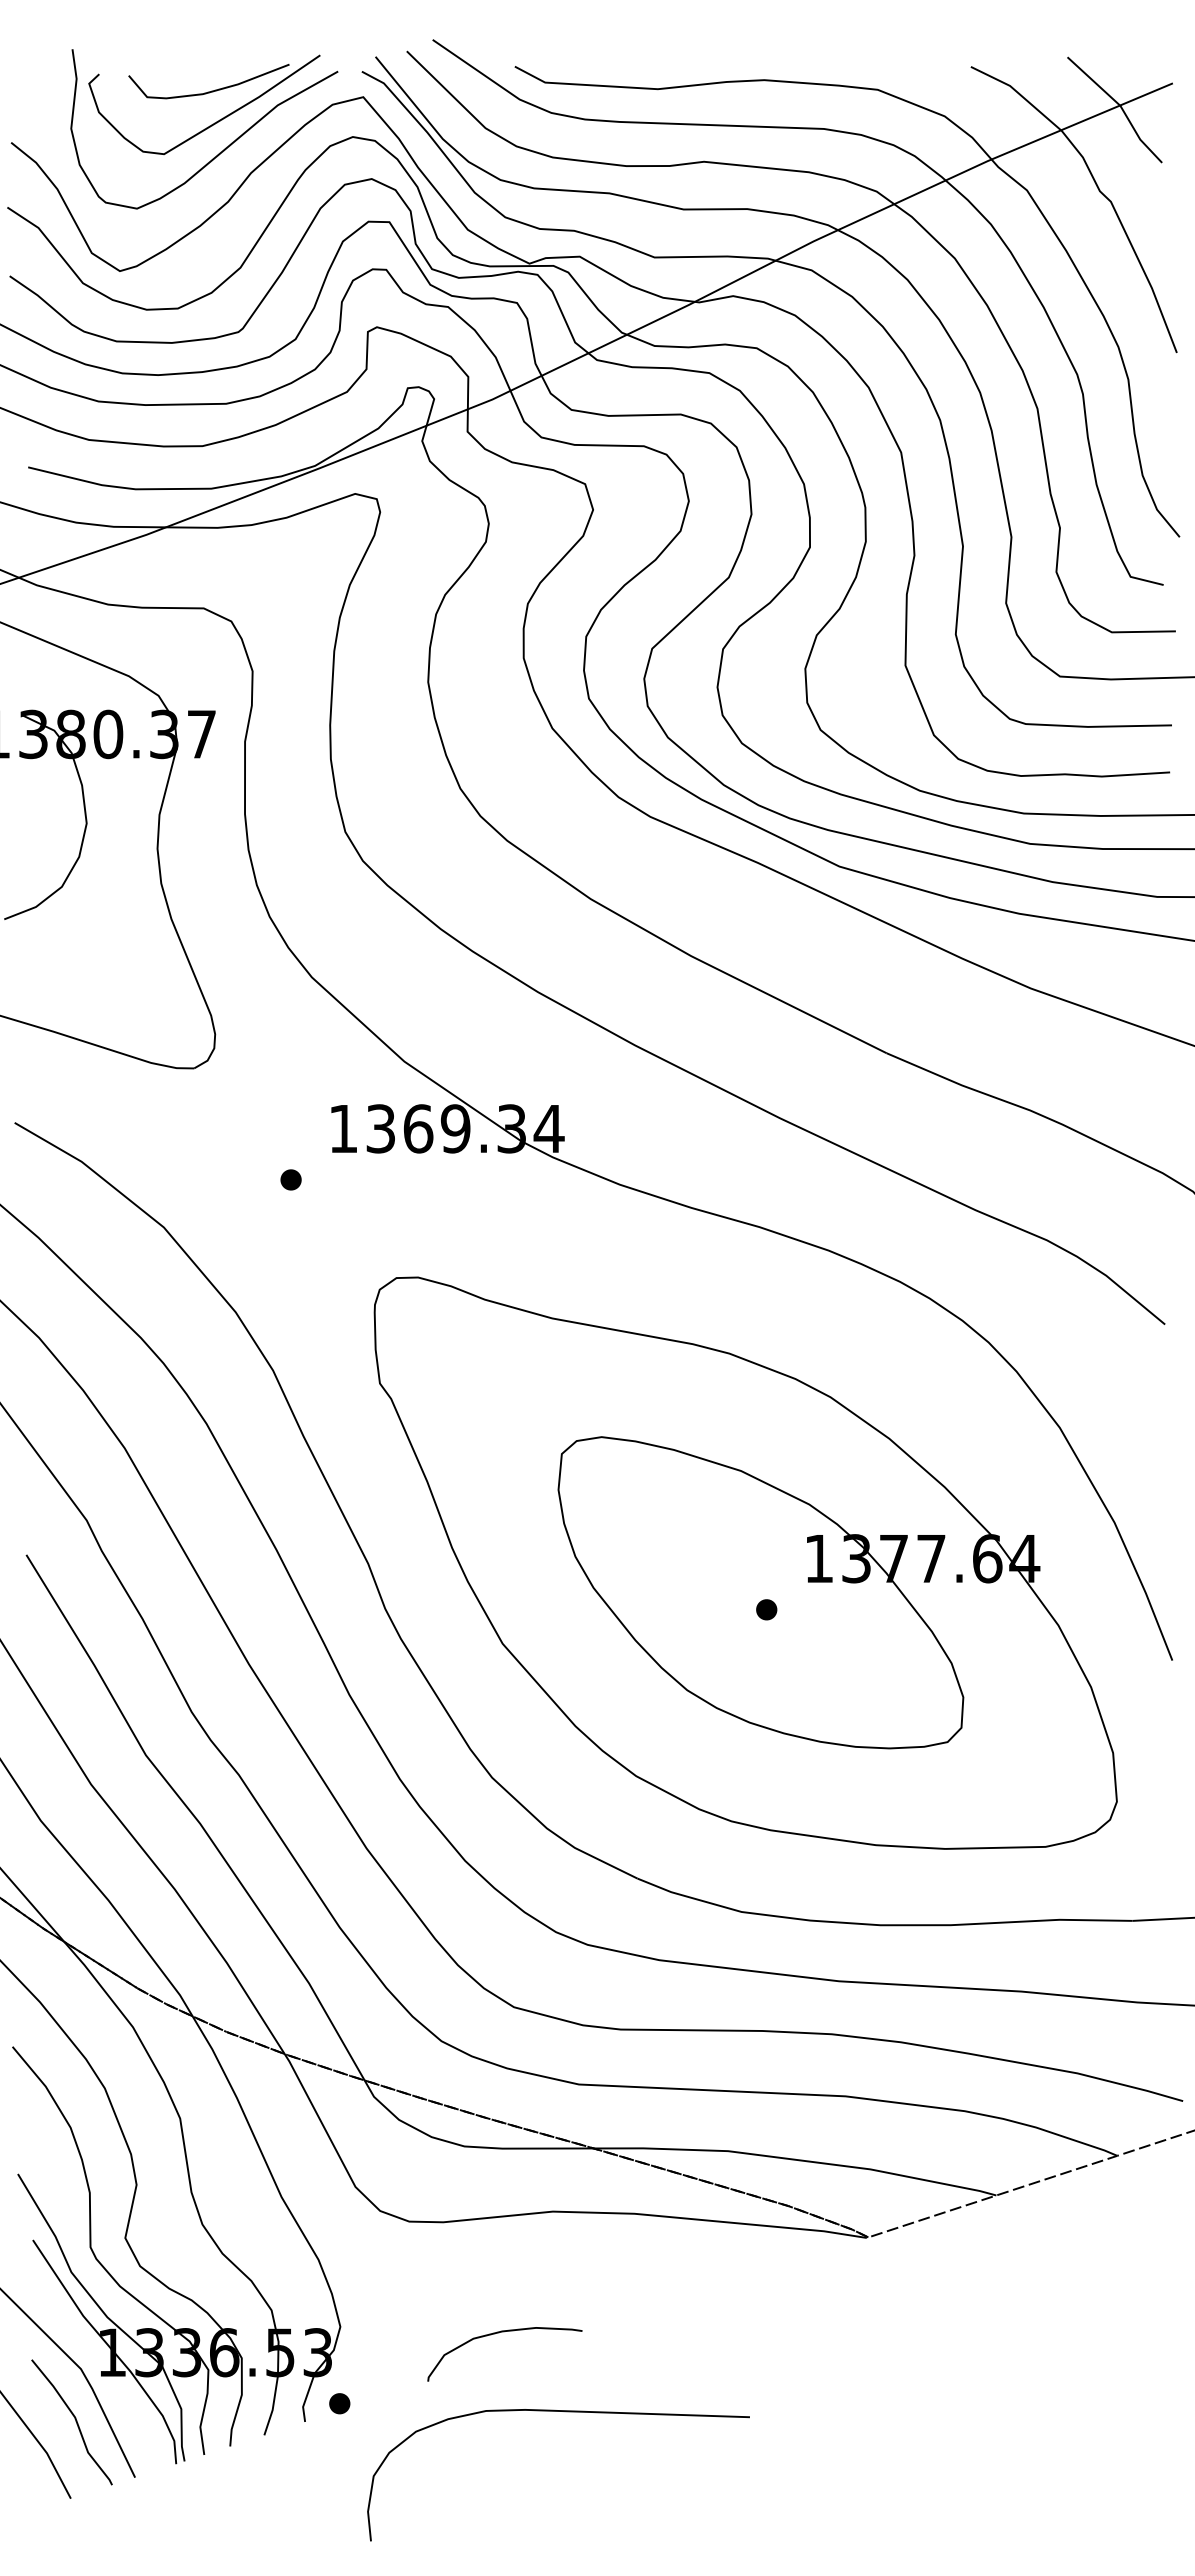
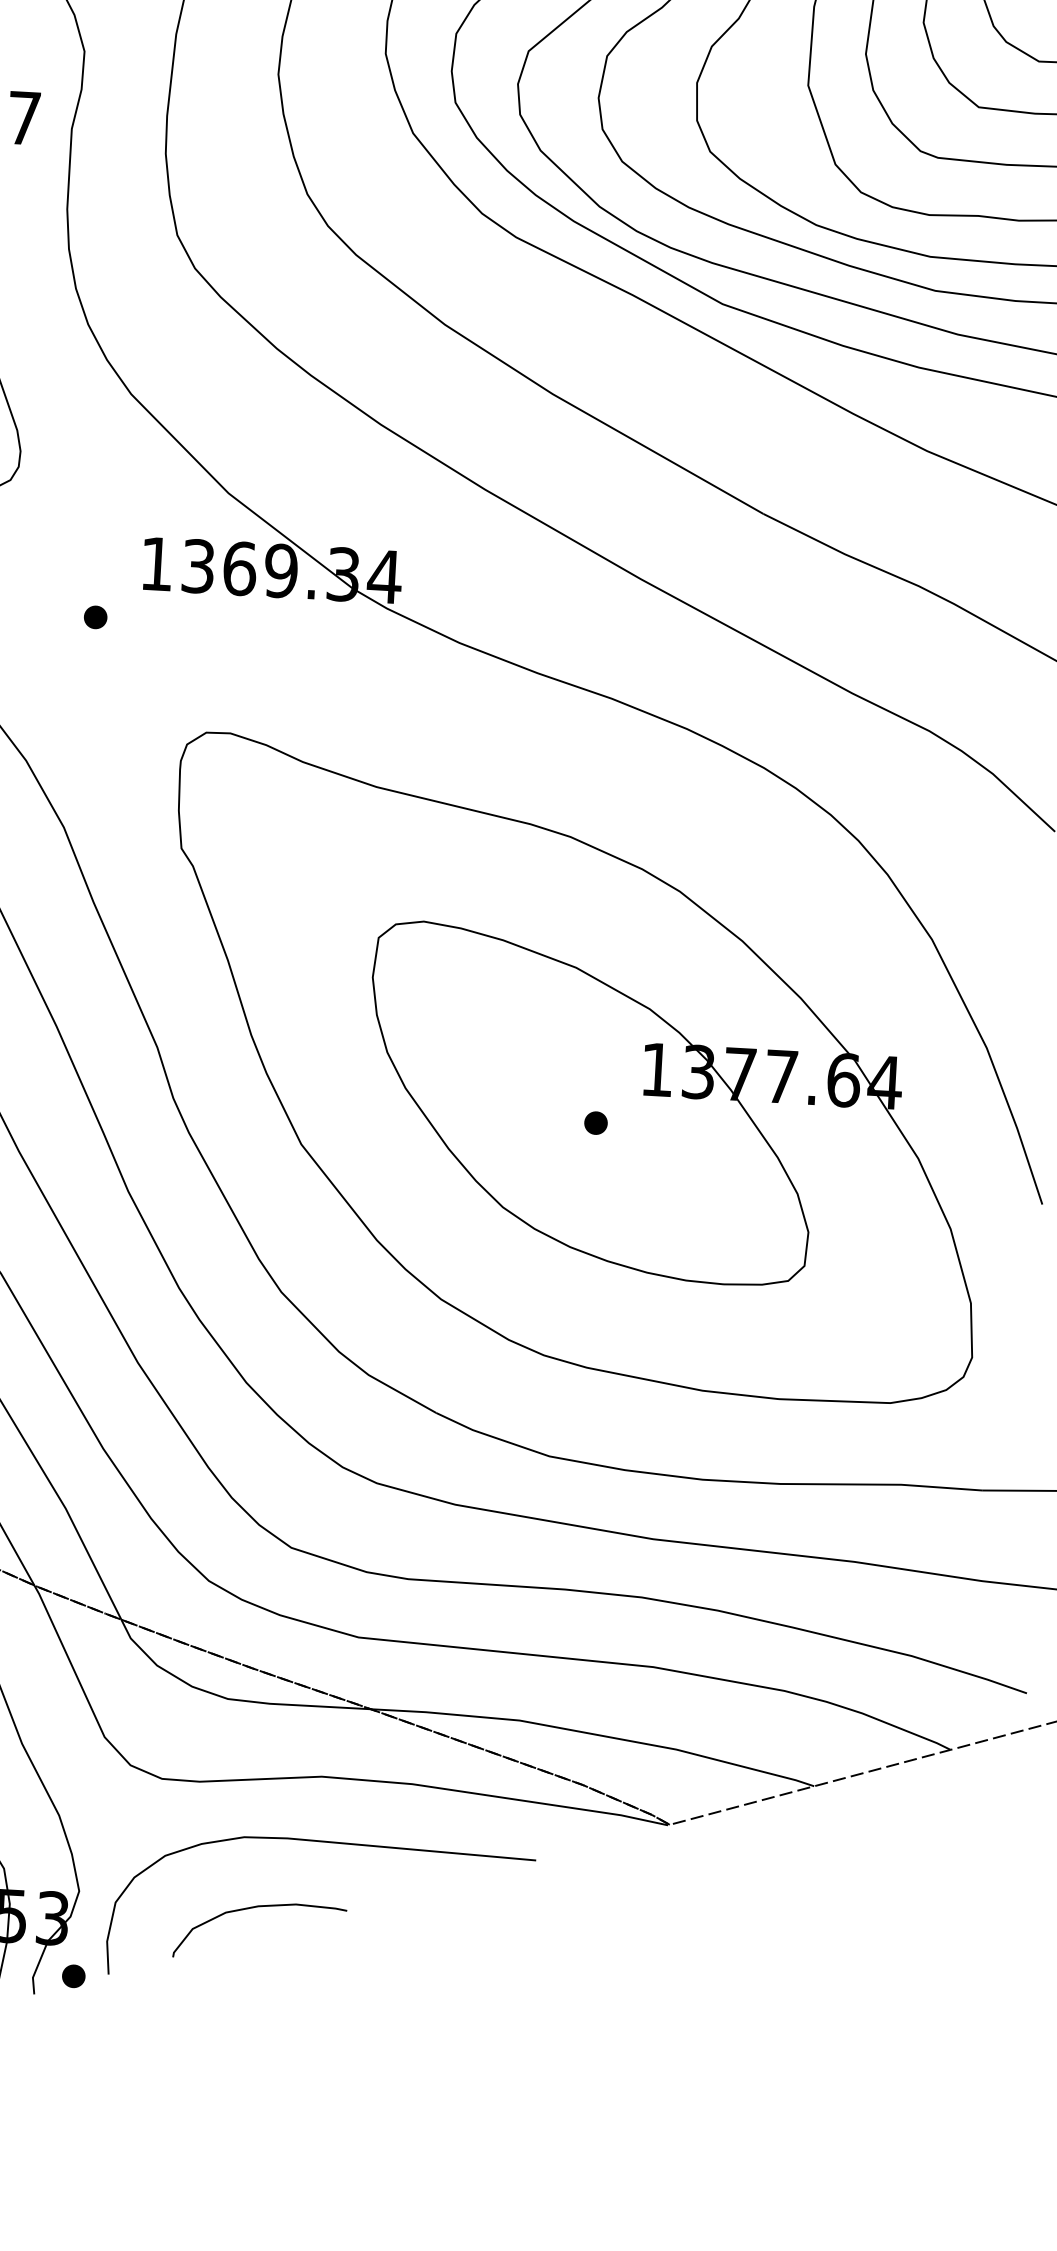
curve: (565, 2412) -> (332, 1843), moved

